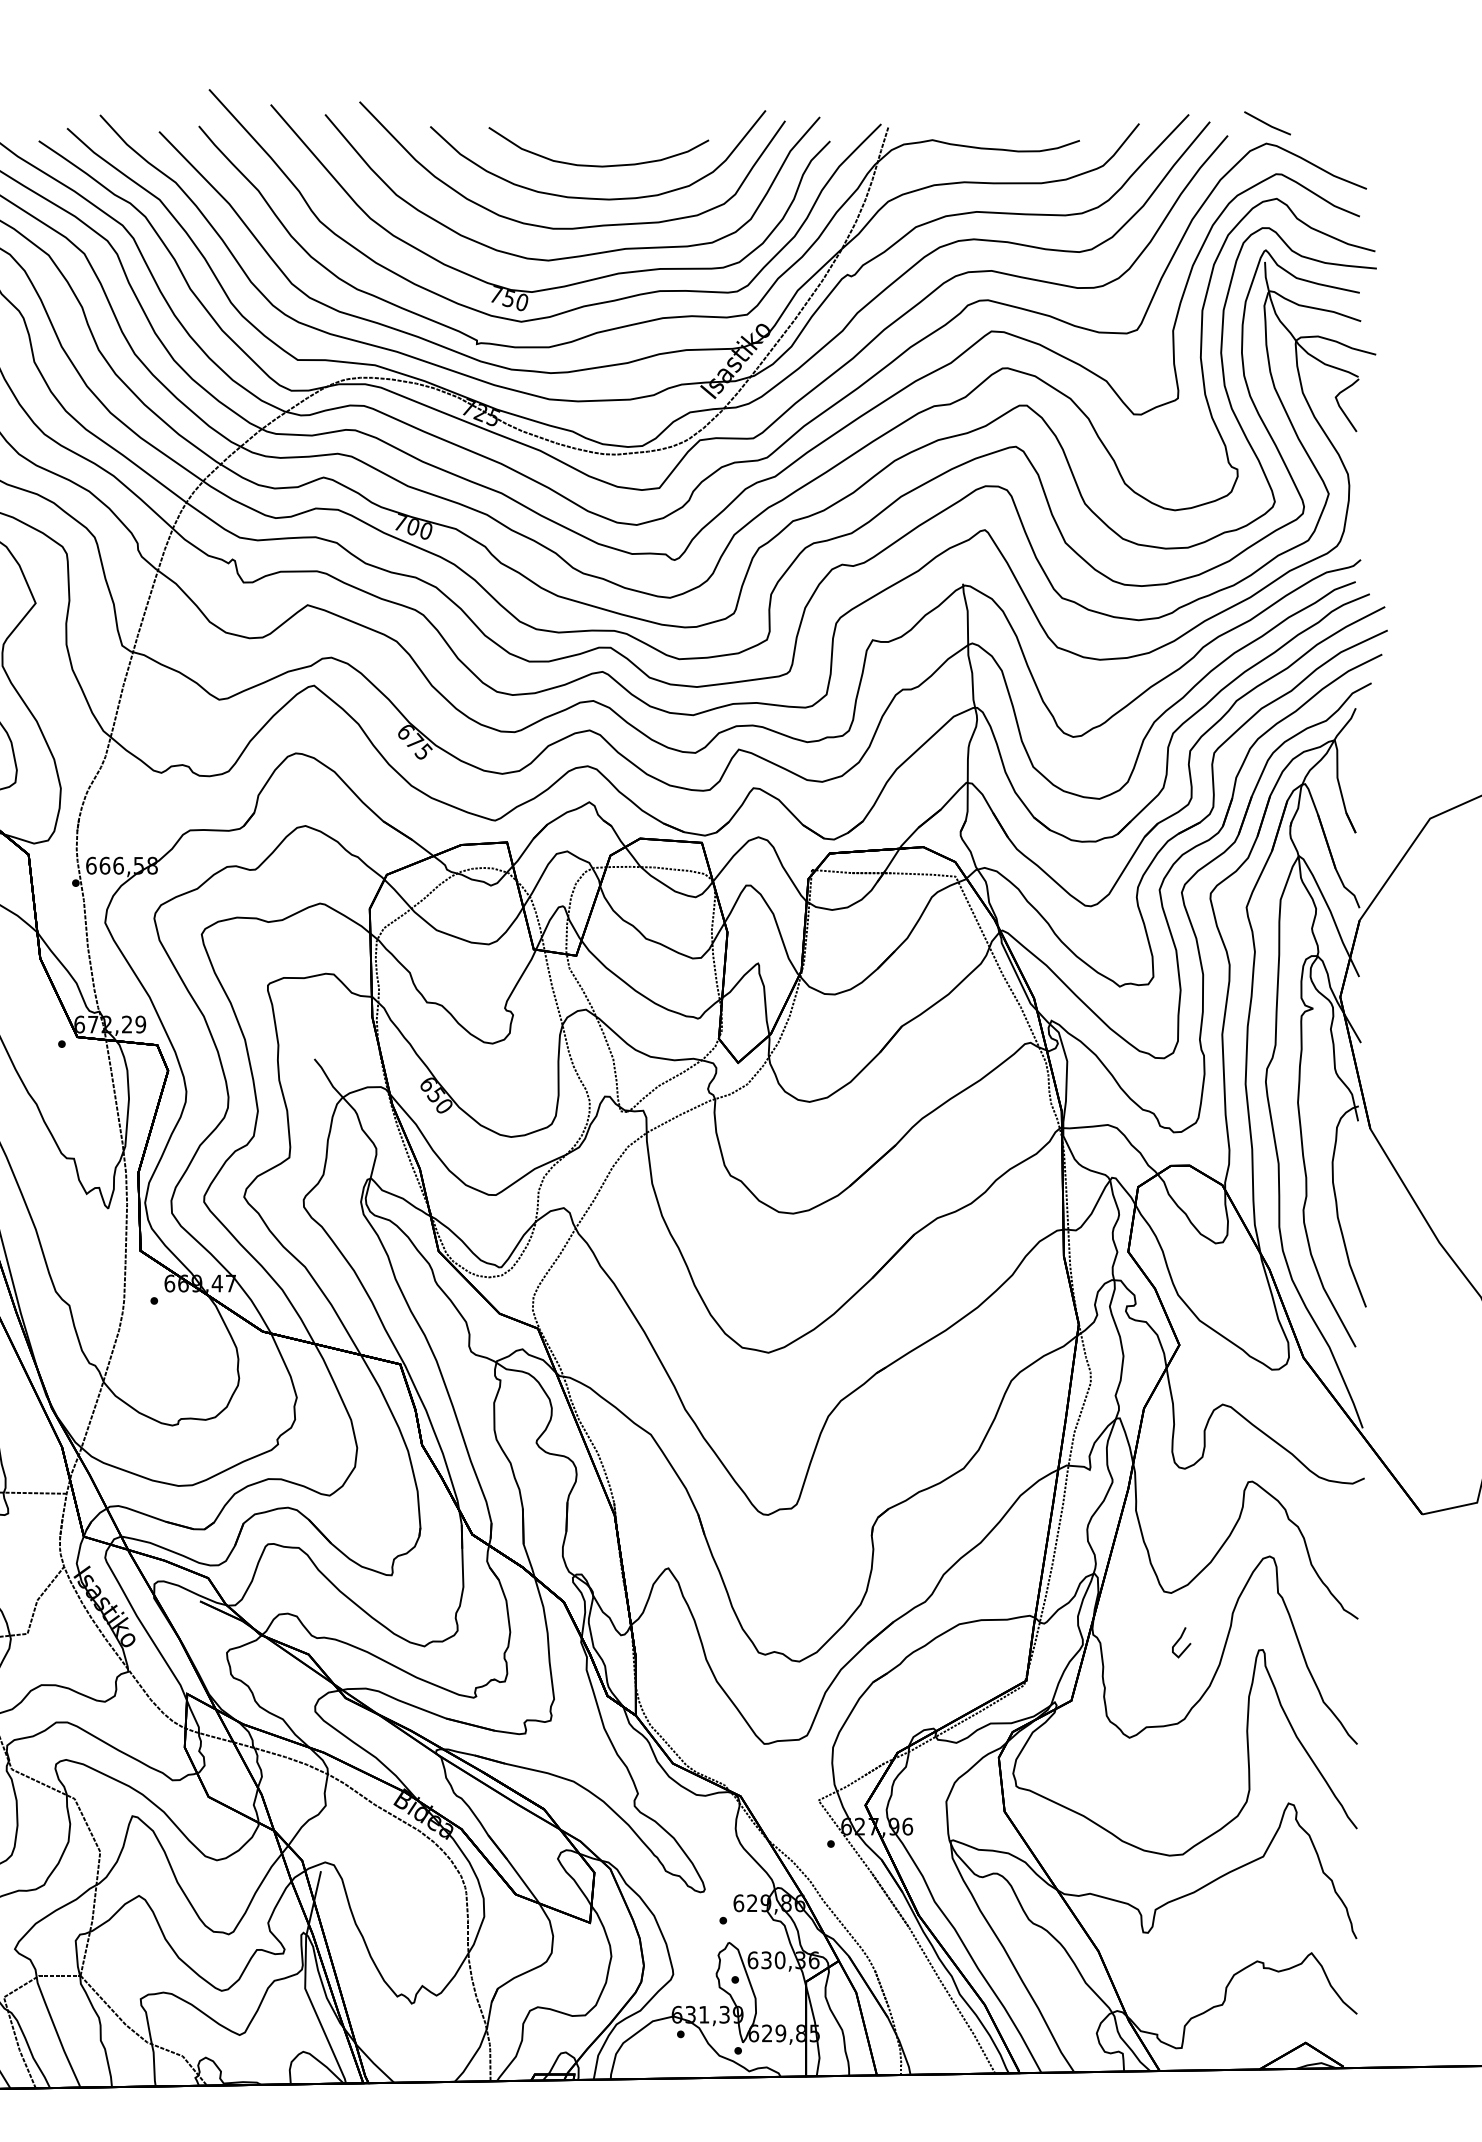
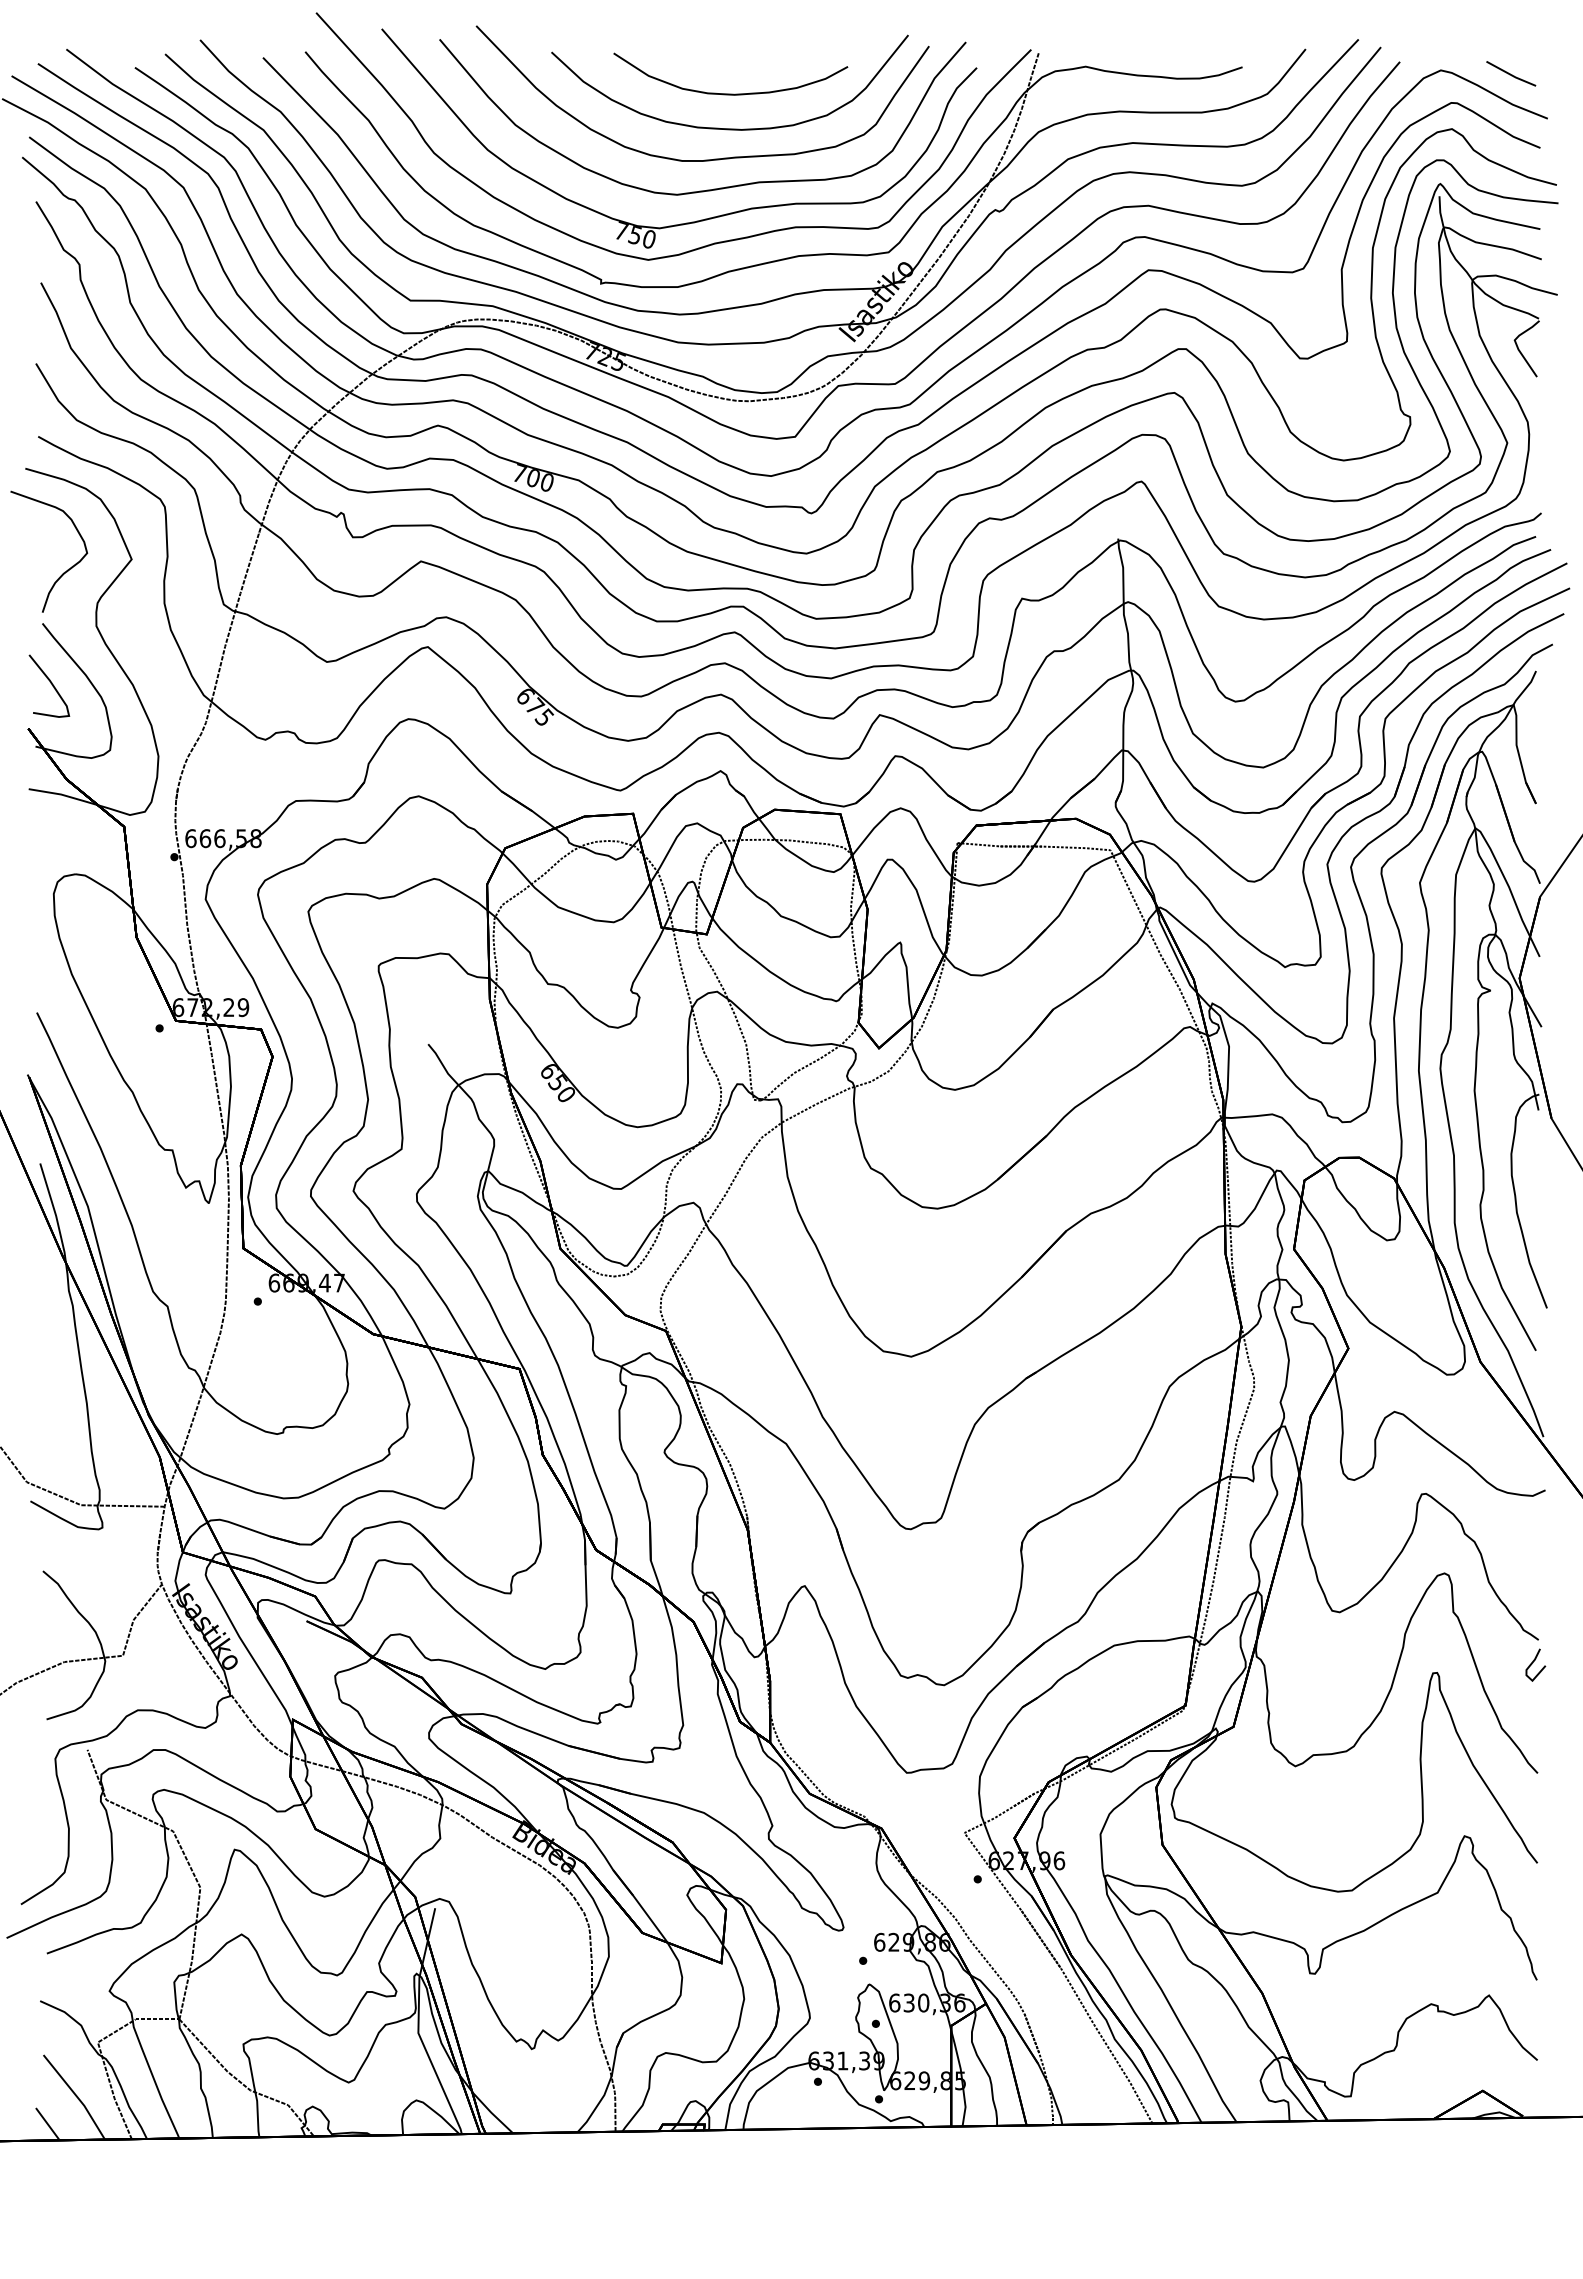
line: (1266, 123) -> (1510, 73), moved
curve: (1179, 1640) -> (1533, 1662), moved

